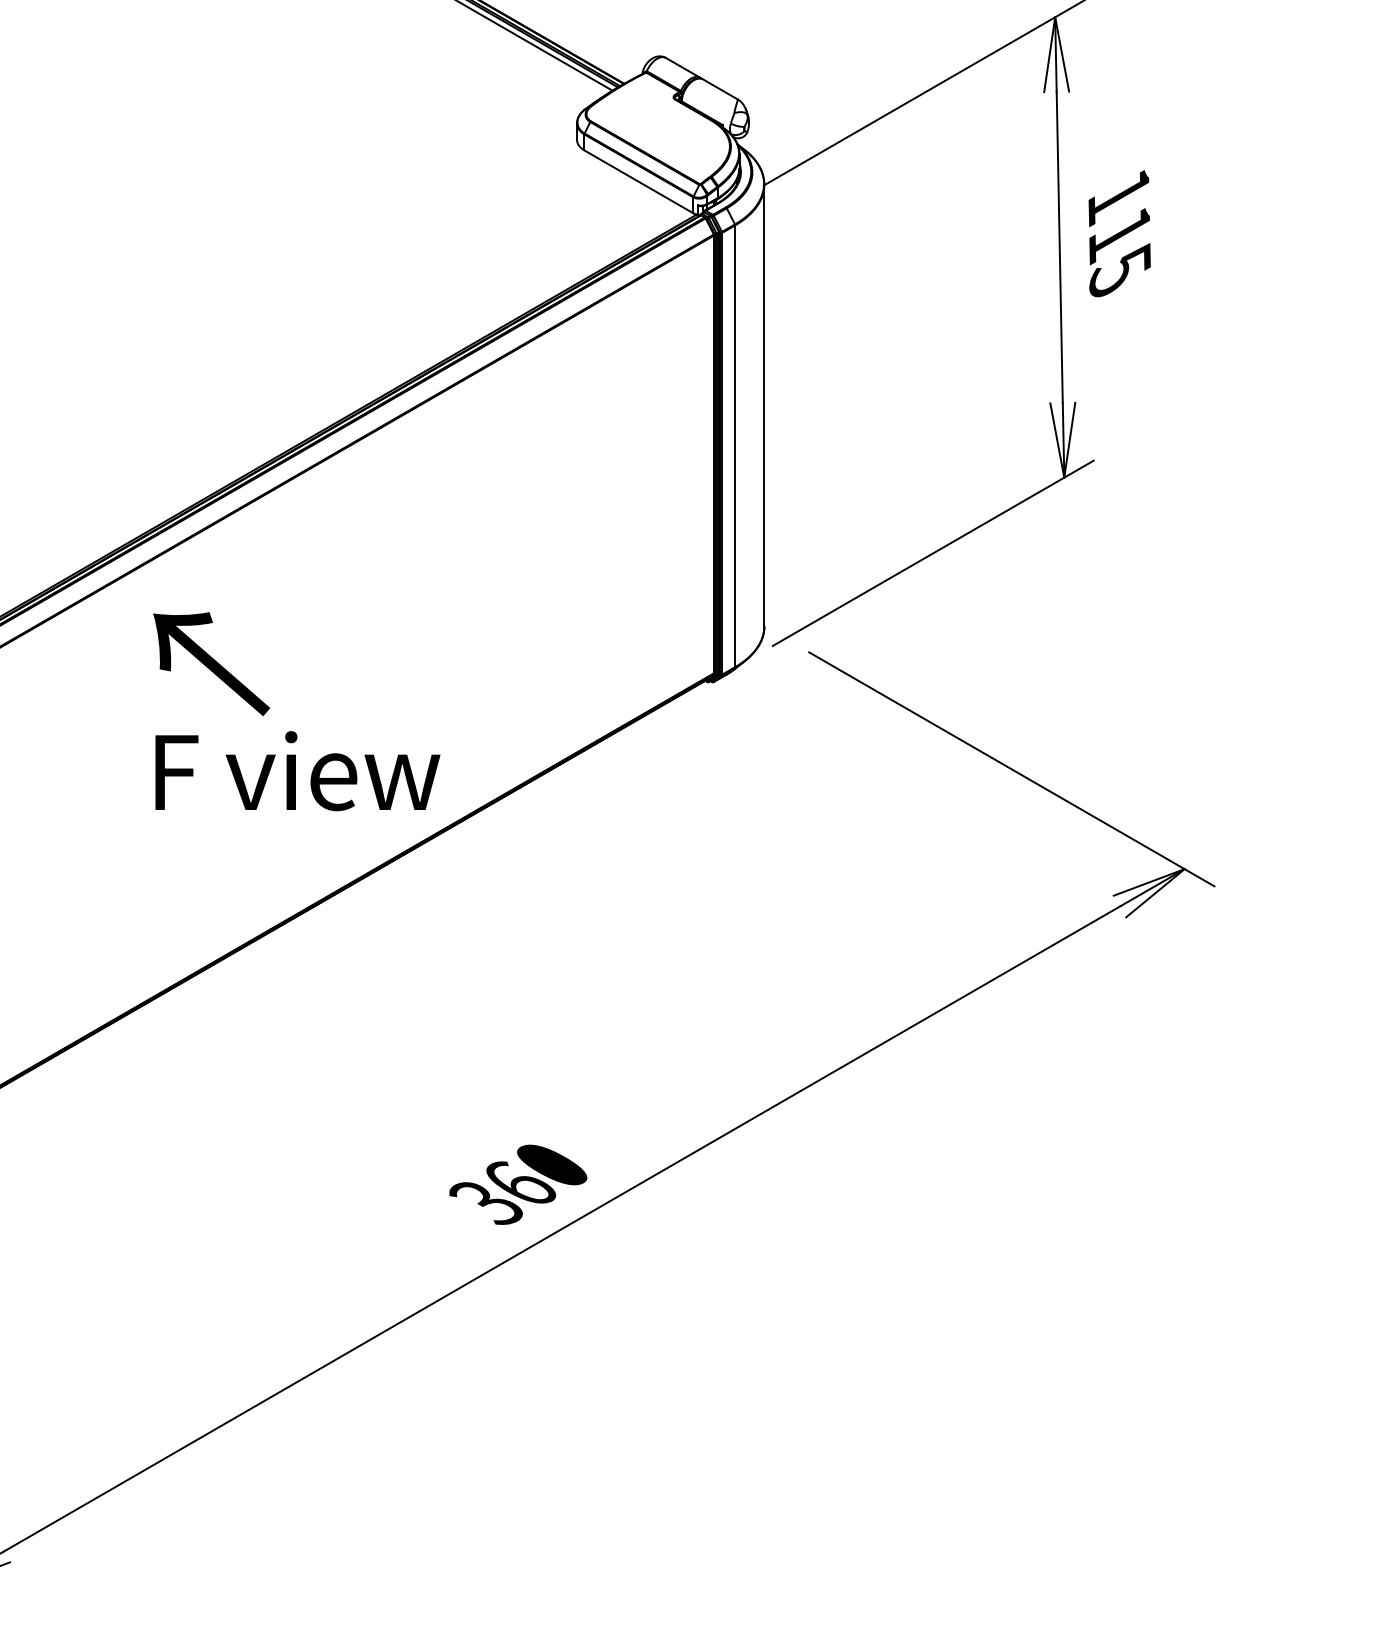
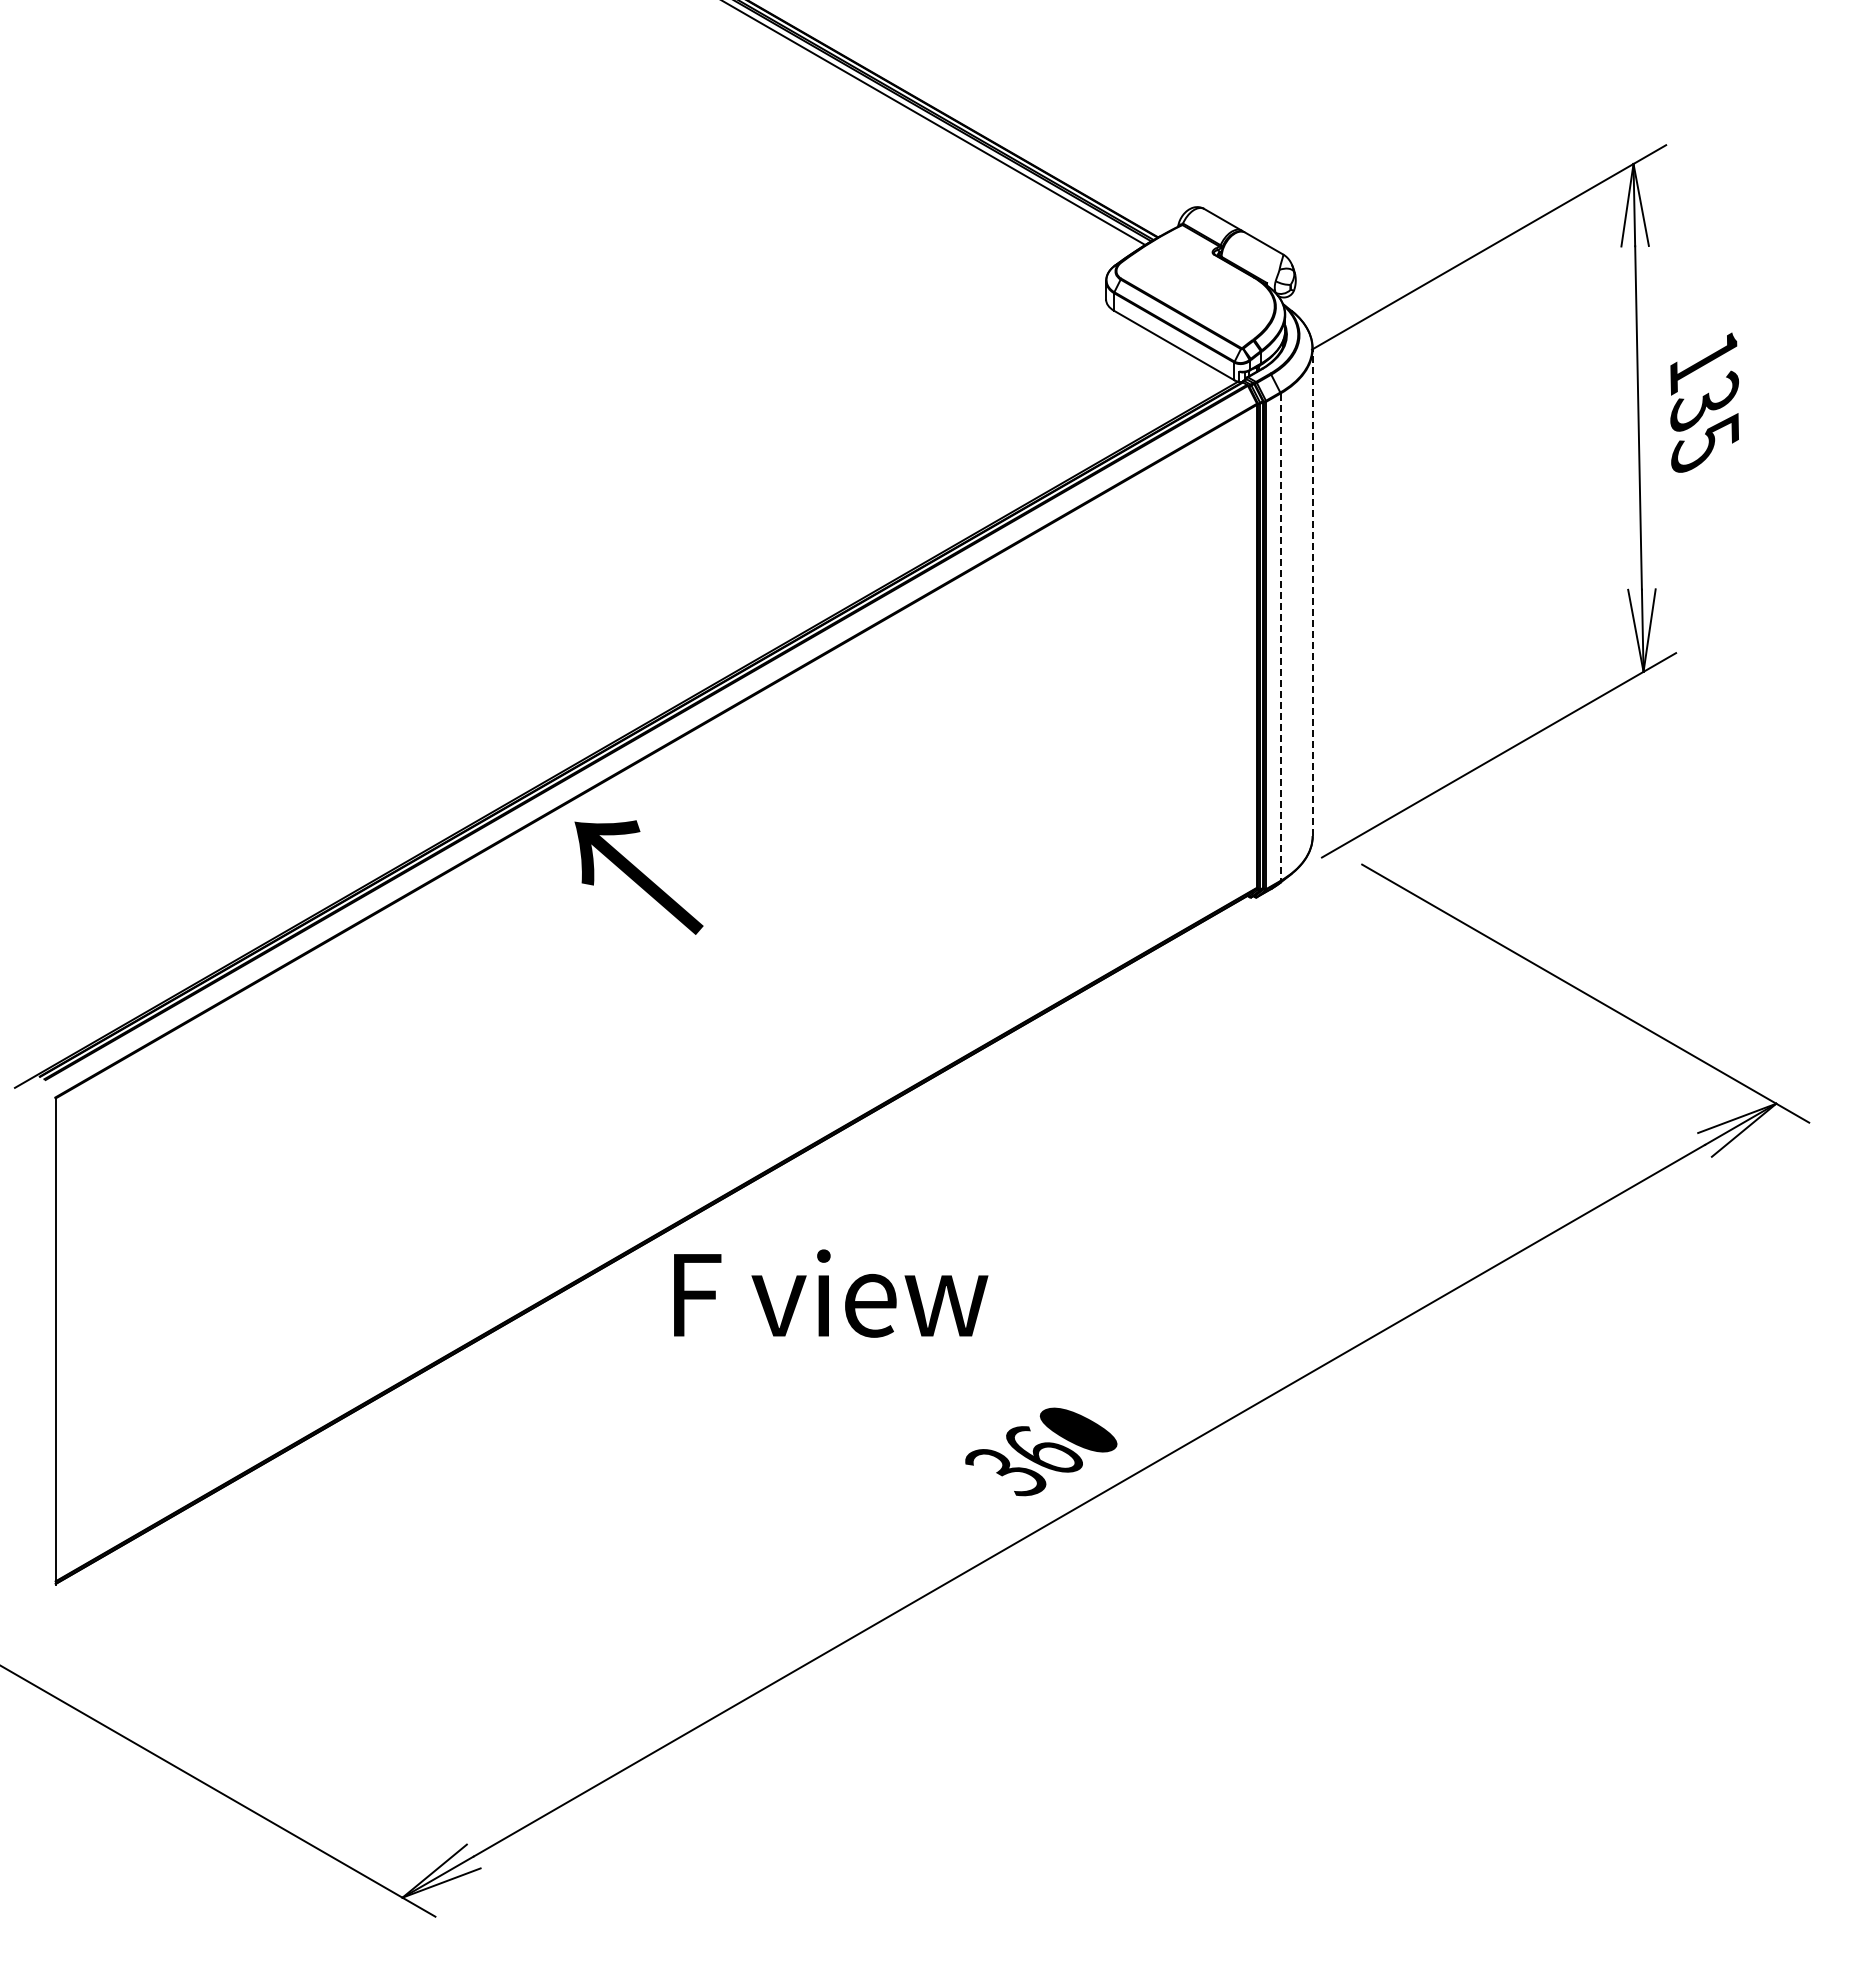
text: (1119, 234) -> (1704, 403), 115 -> 135
line: (764, 405) -> (1312, 592), solid -> dashed
line: (735, 446) -> (1280, 637), solid -> dashed
text: (211, 664) -> (638, 877), moved
text: (298, 771) -> (831, 1293), moved

